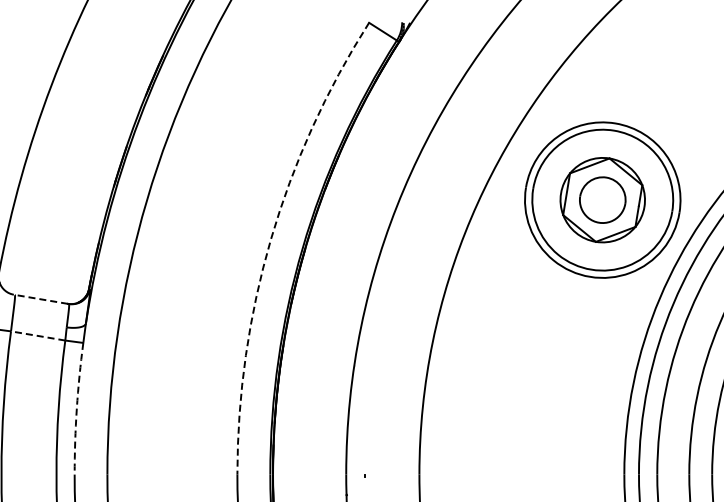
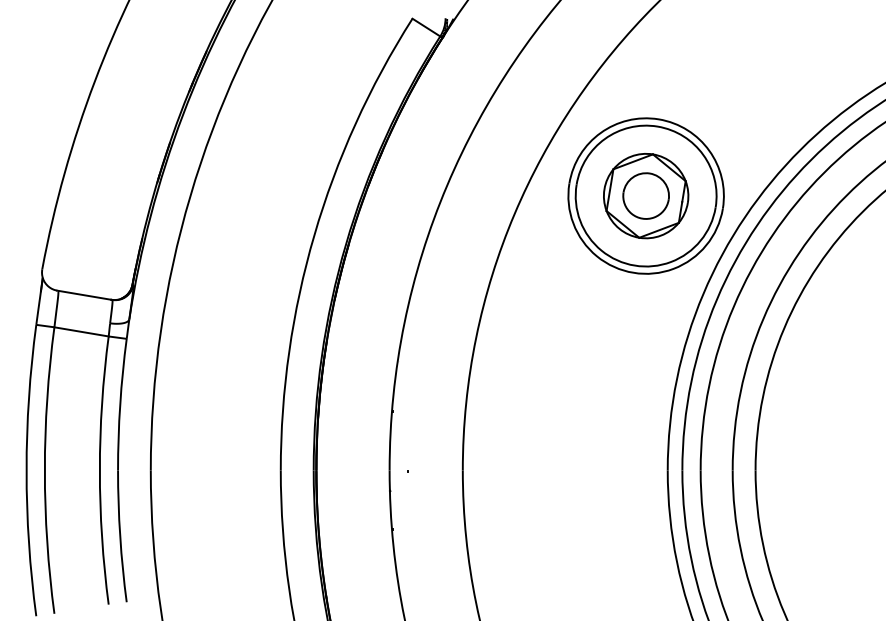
arc: (271, 239) -> (314, 235), dashed -> solid
line: (40, 299) -> (83, 295), dashed -> solid
line: (38, 335) -> (81, 331), dashed -> solid
arc: (77, 408) -> (120, 404), dashed -> solid

